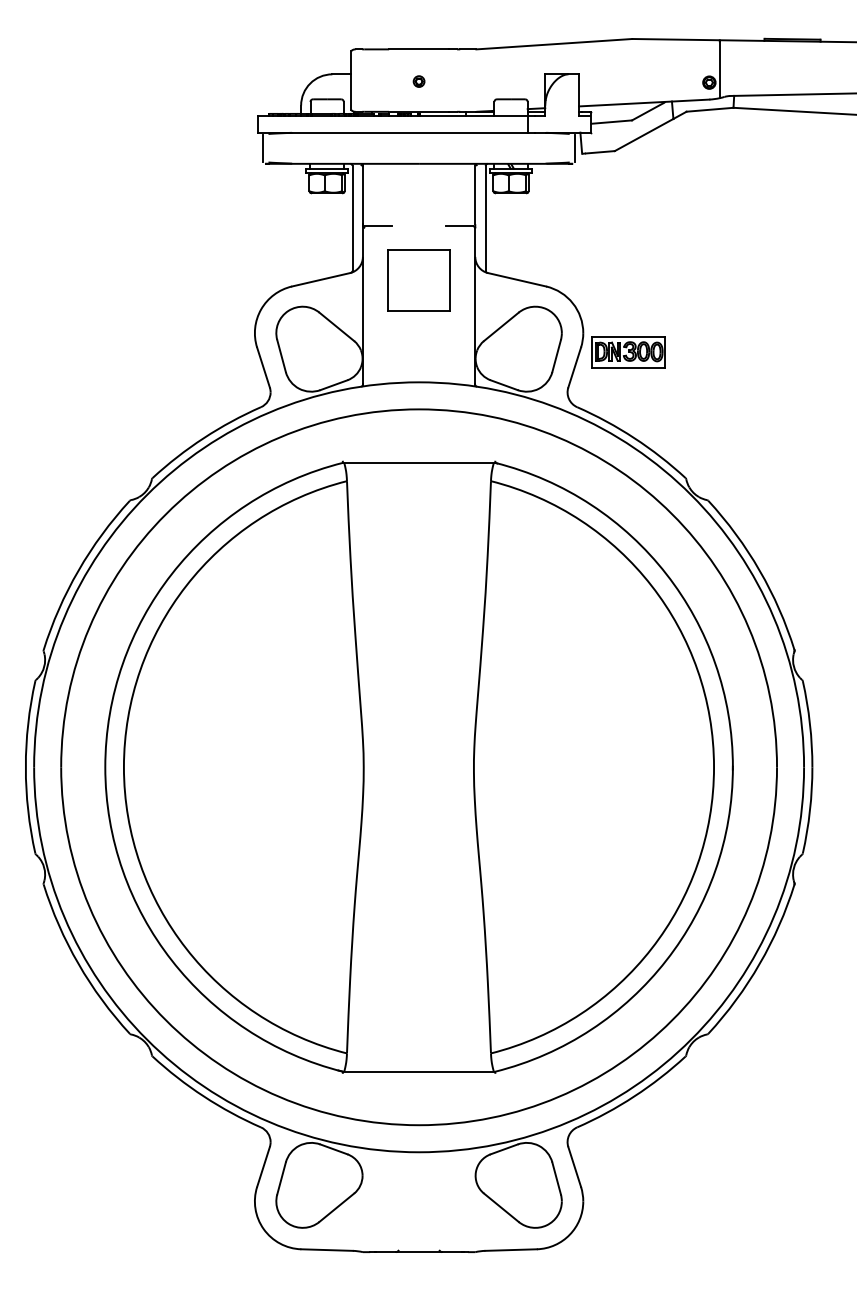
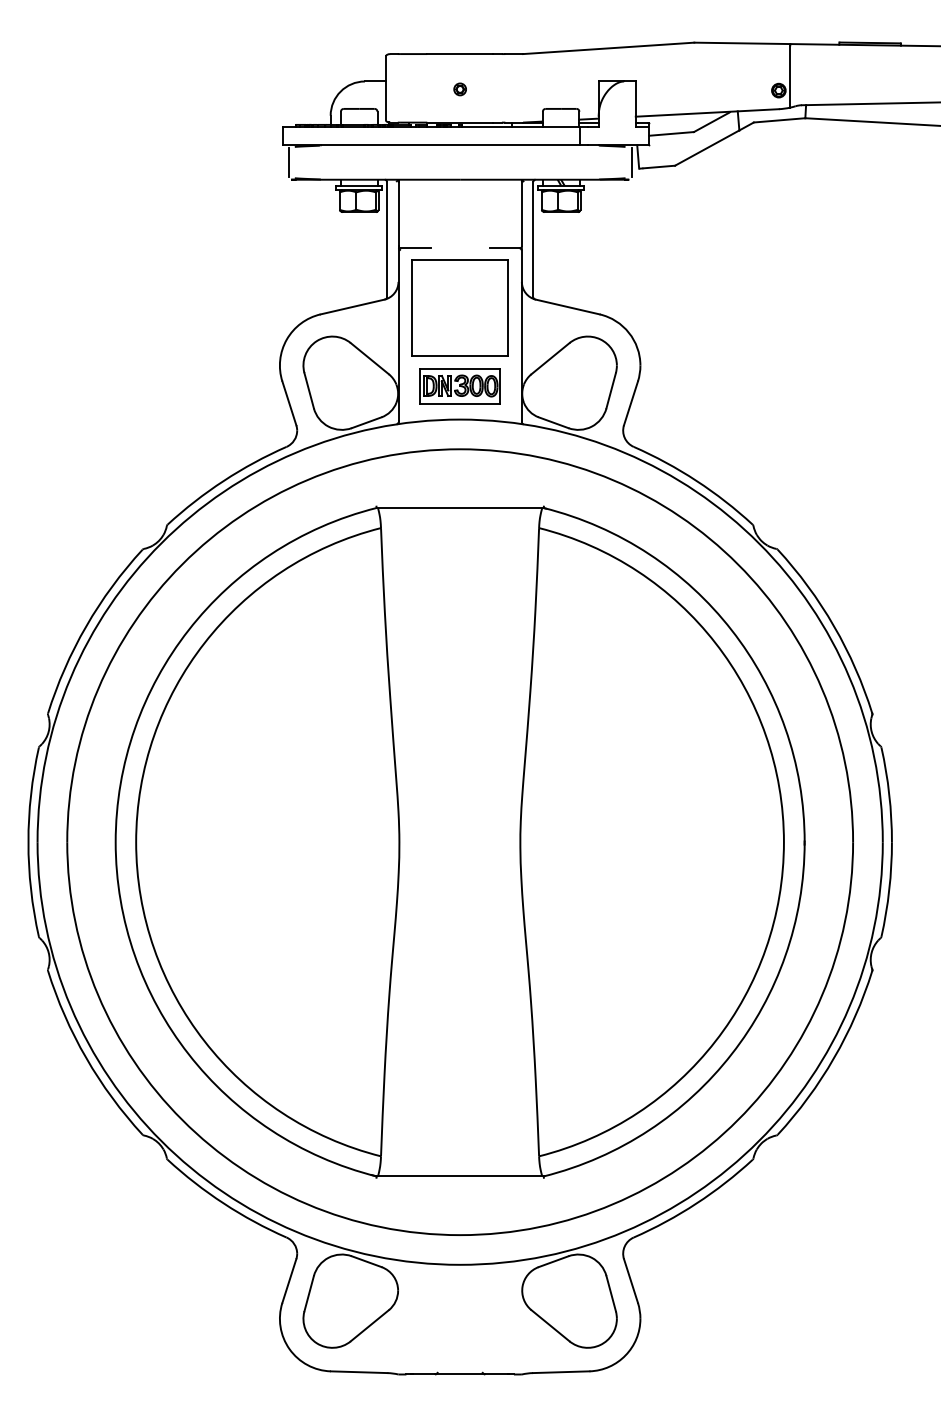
part: (418, 280) -> (459, 307), size x1.43
part: (627, 352) -> (459, 386), moved

